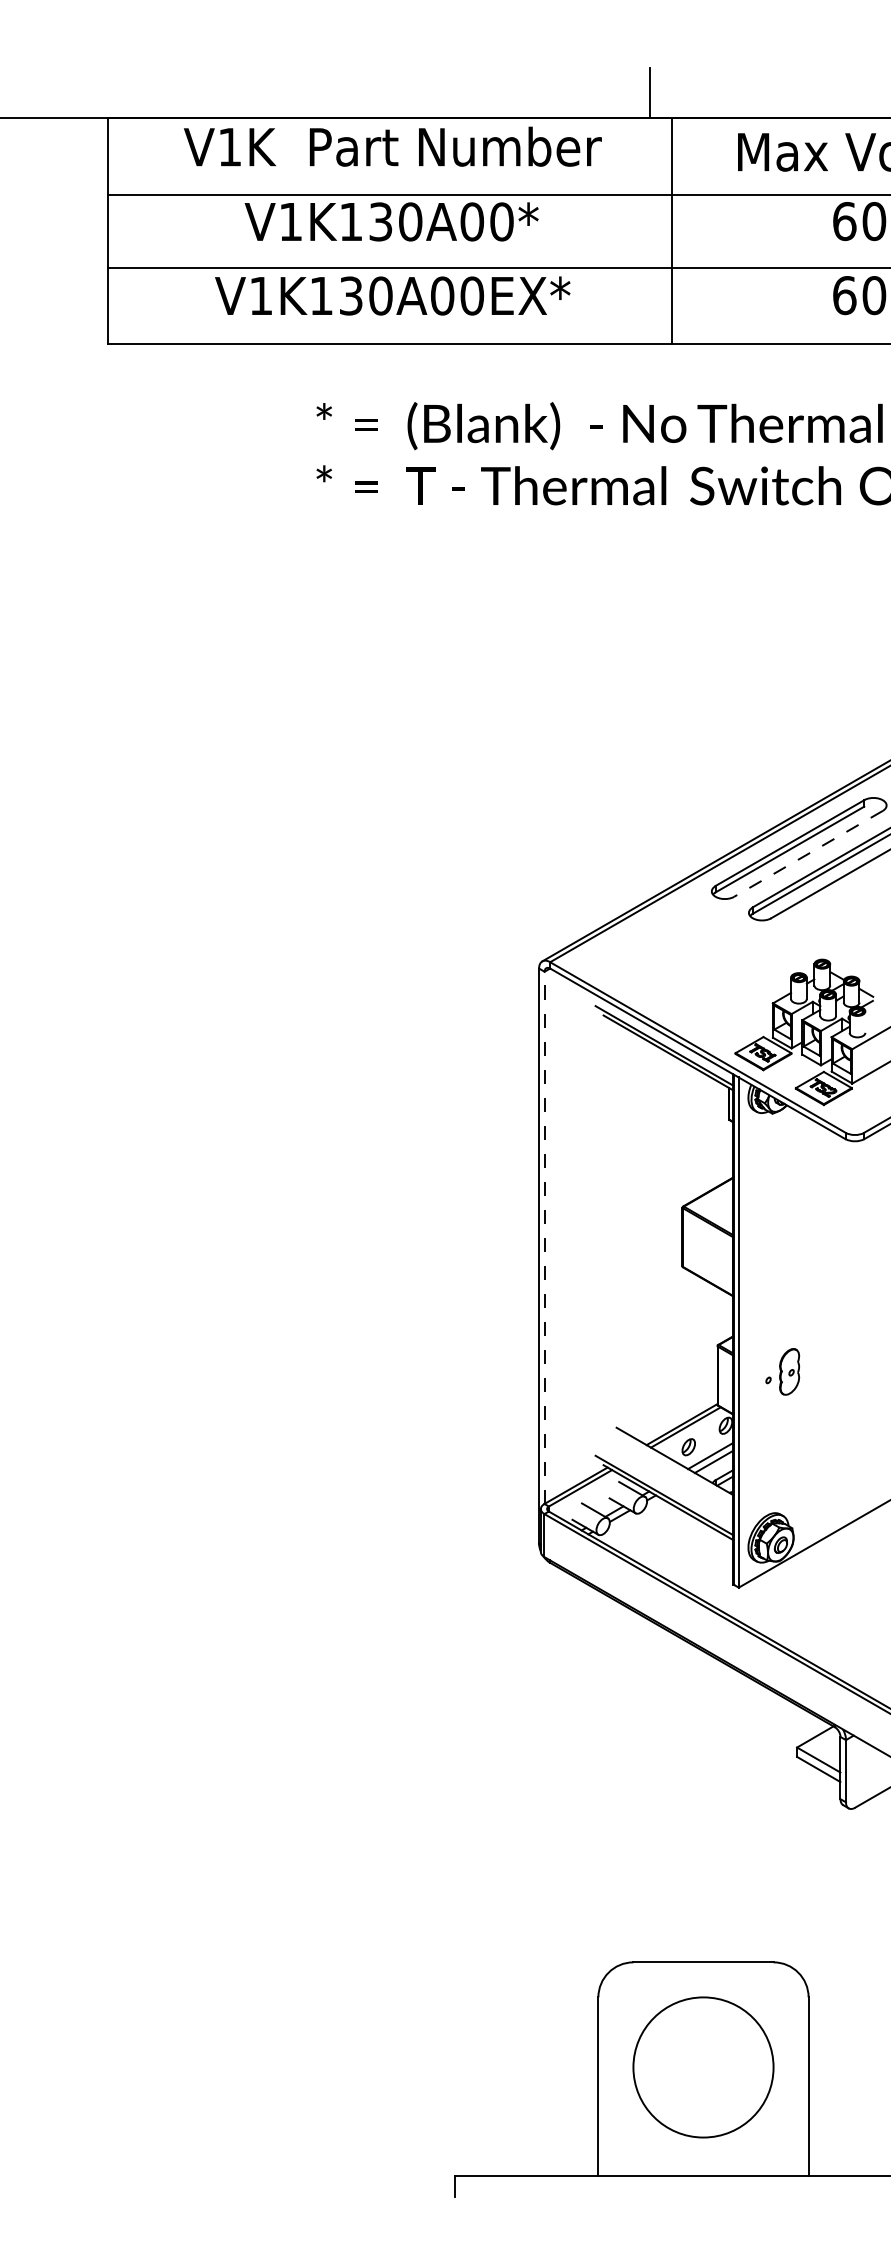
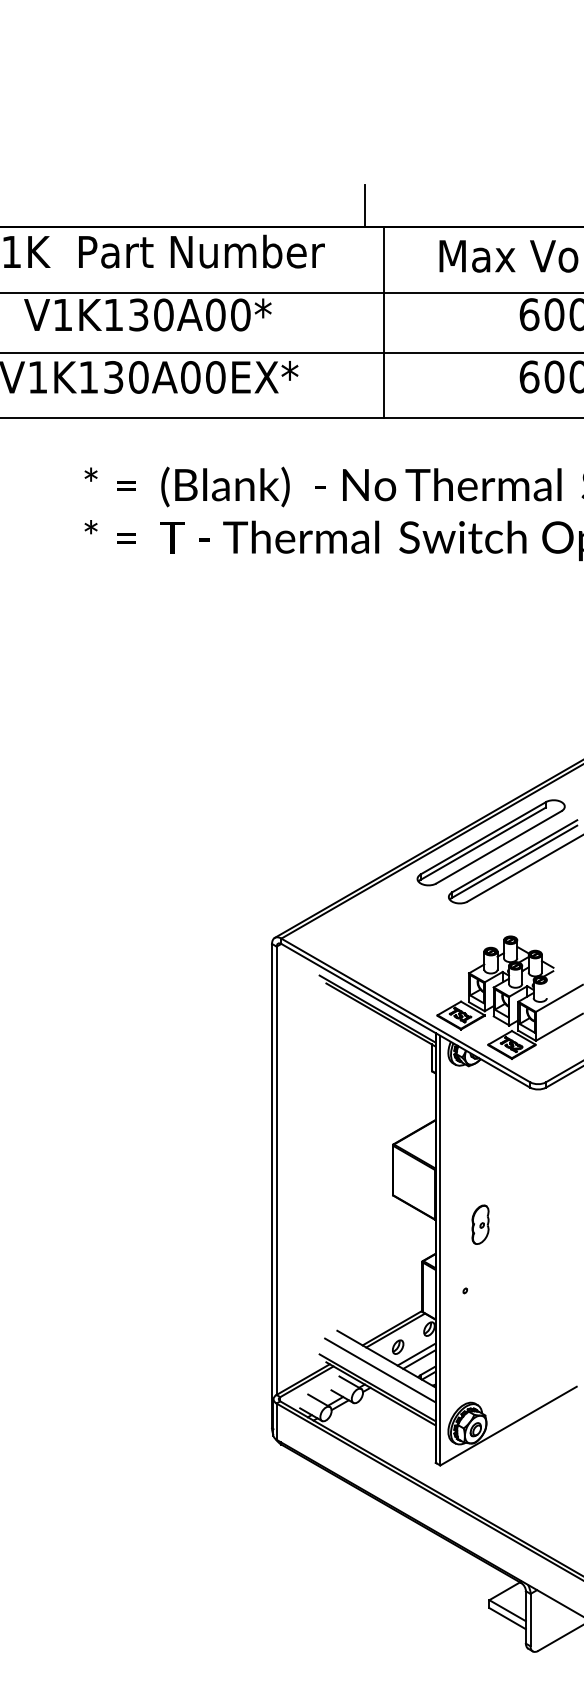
line: (808, 853) -> (498, 847), dashed -> solid
line: (544, 1237) -> (276, 1170), dashed -> solid
part: (789, 1371) -> (480, 1224), moved
line: (667, 1474) -> (380, 1370), added

